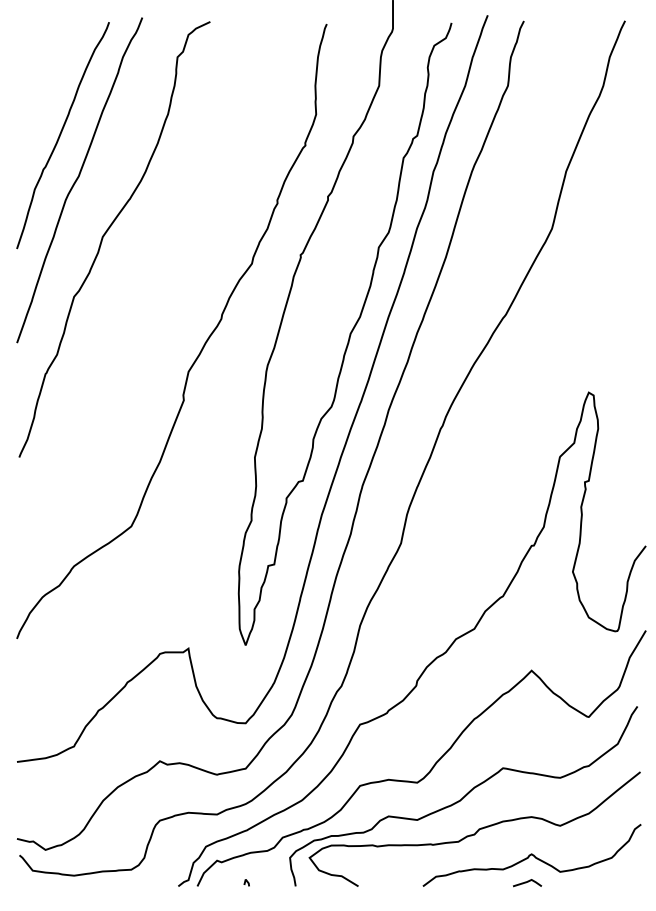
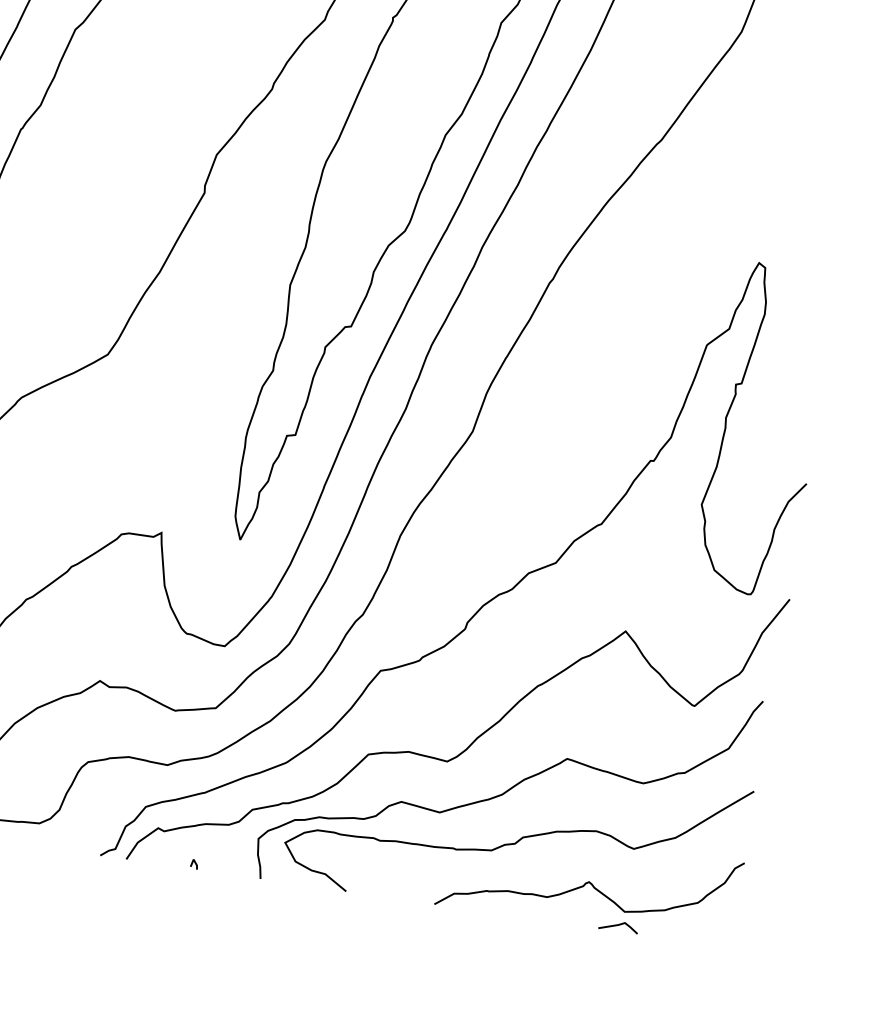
line: (527, 882) -> (618, 925), moved

